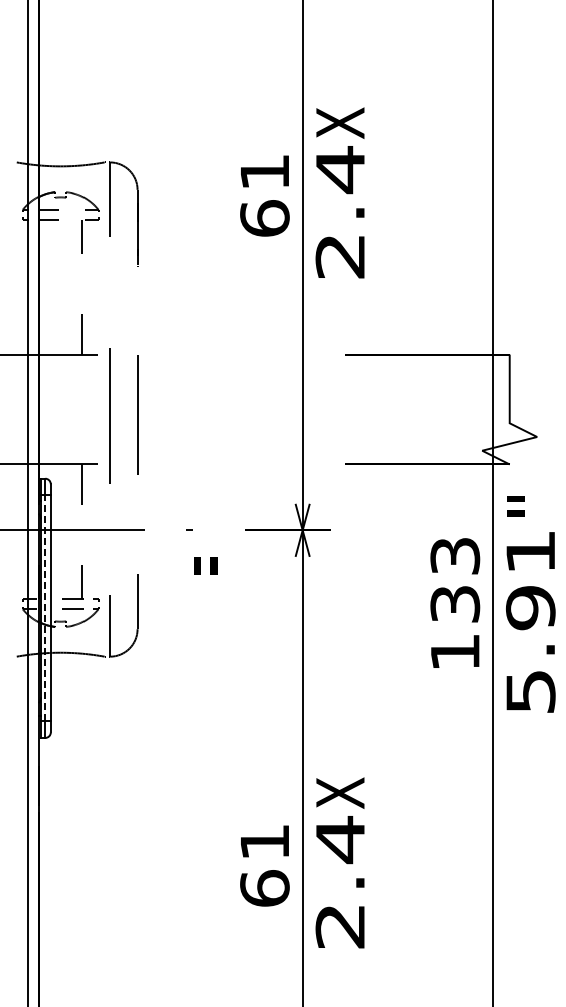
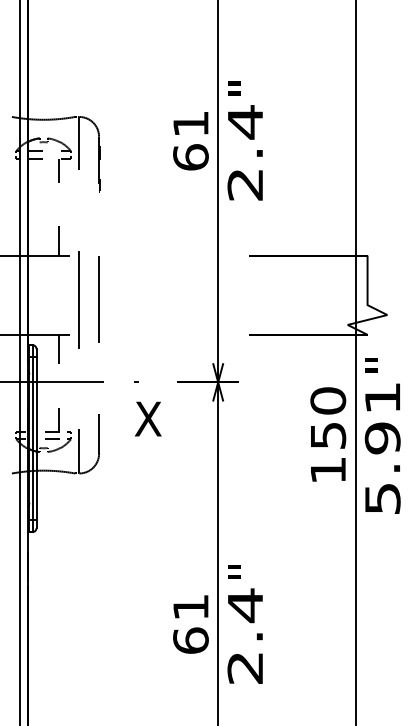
text: (340, 123) -> (245, 88), X -> "
text: (455, 579) -> (328, 417), 133 -> 150
text: (205, 581) -> (148, 419), " -> X
line: (45, 607) -> (32, 438), dashed -> solid
text: (340, 792) -> (245, 571), X -> "

